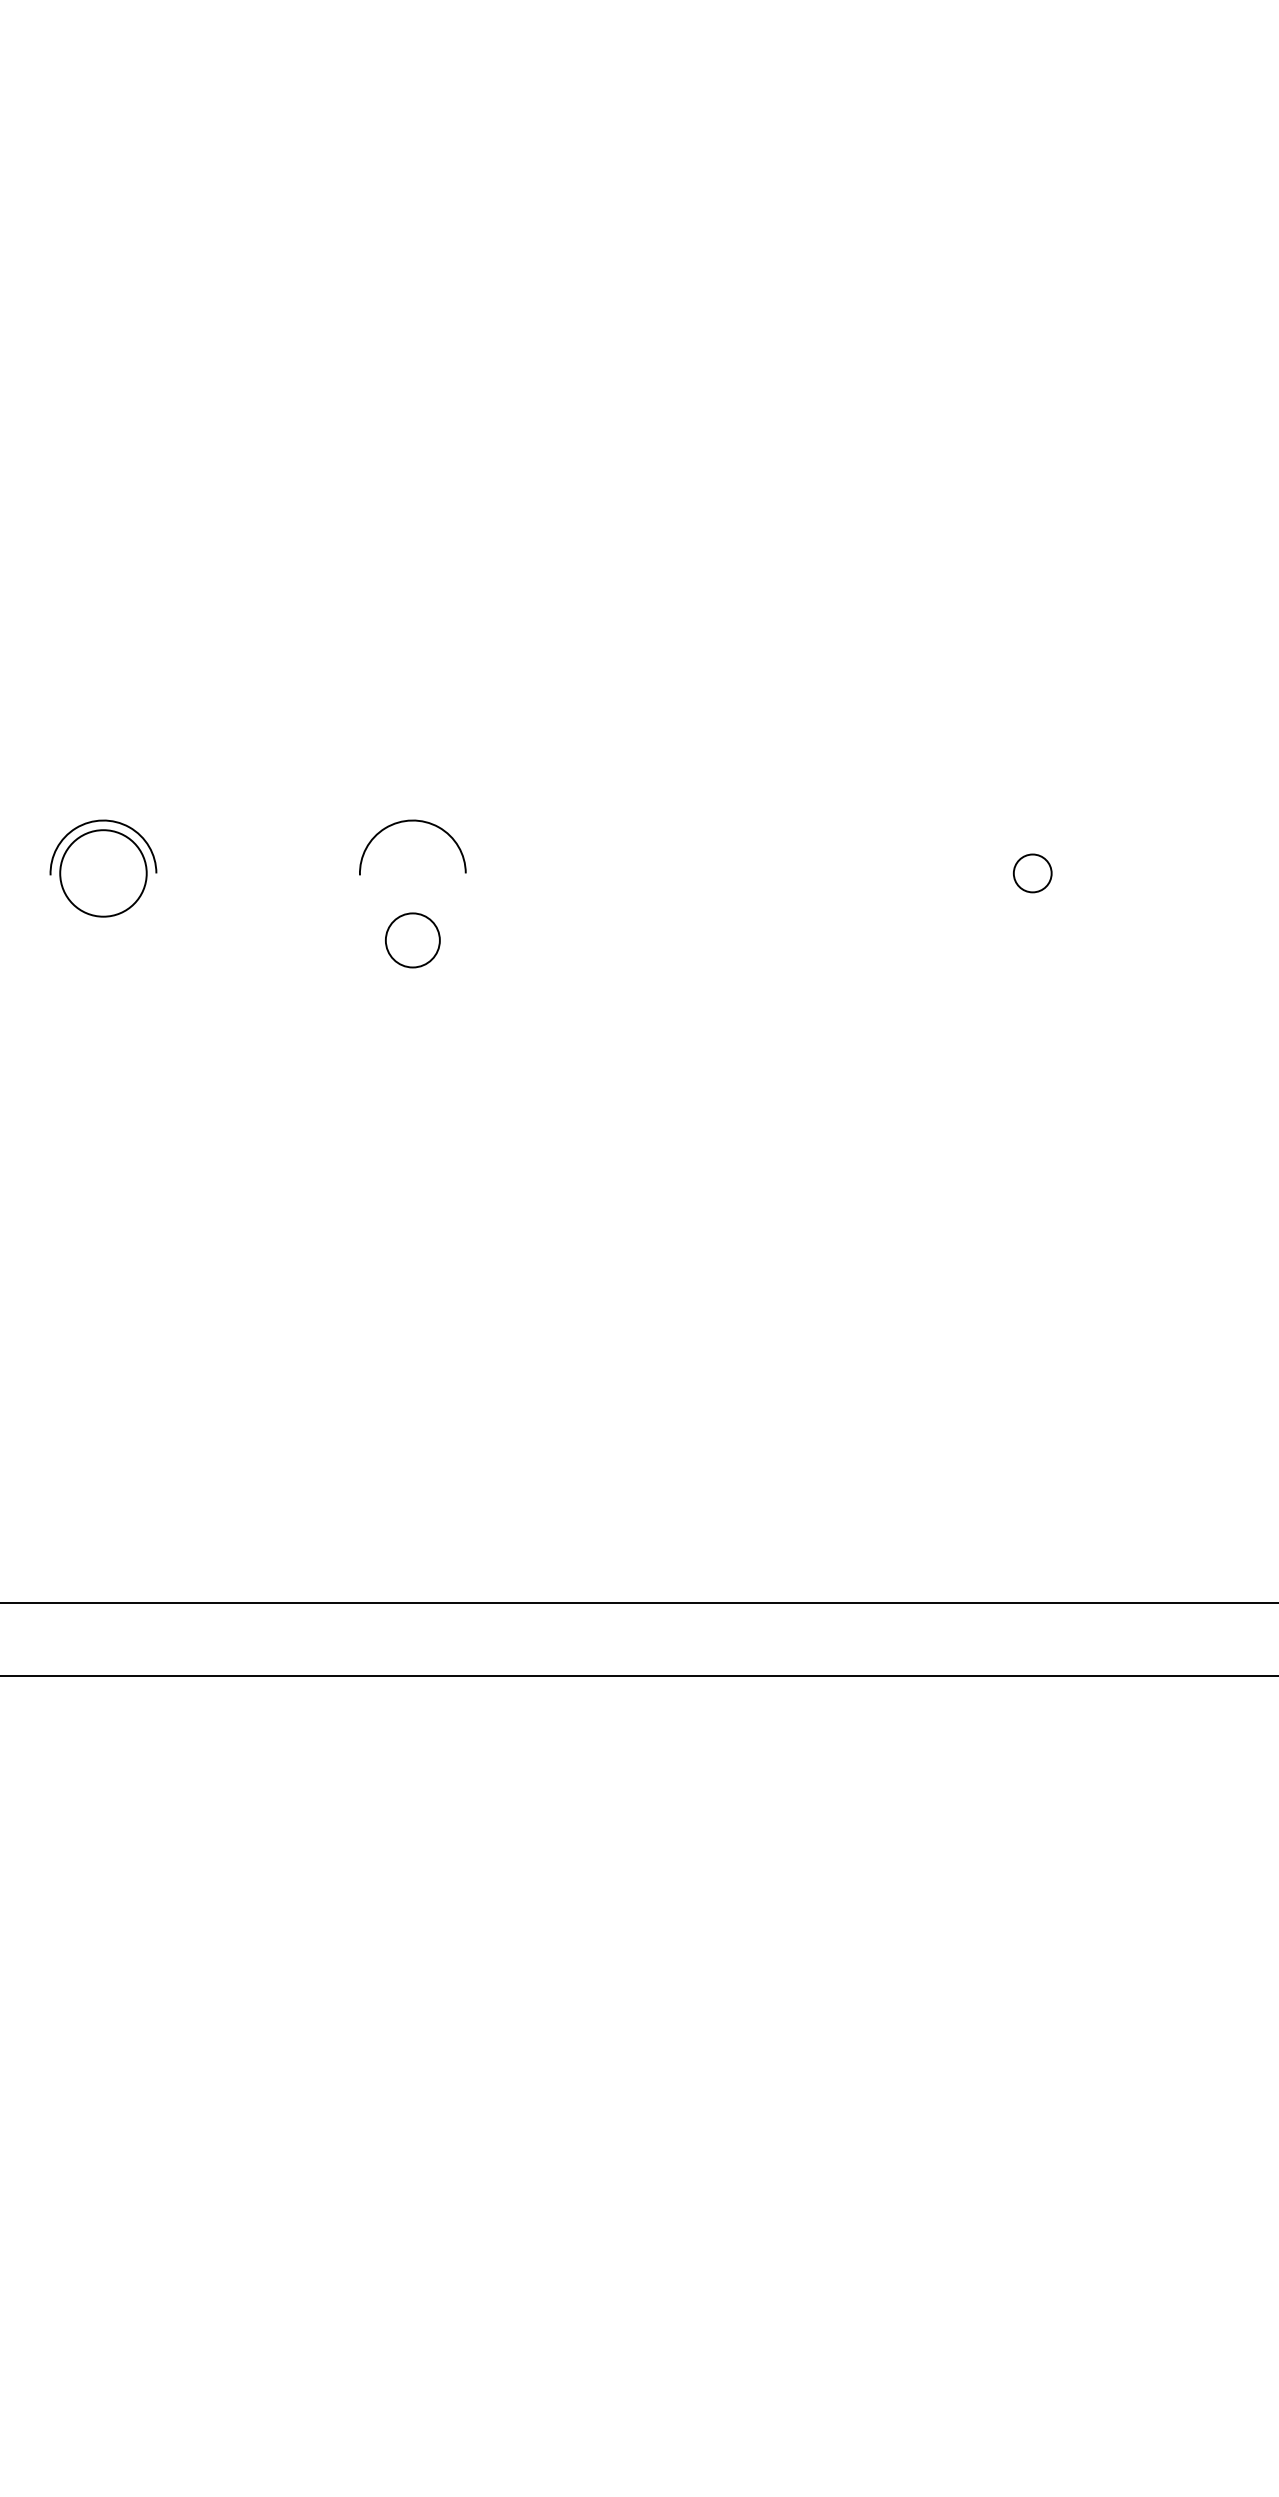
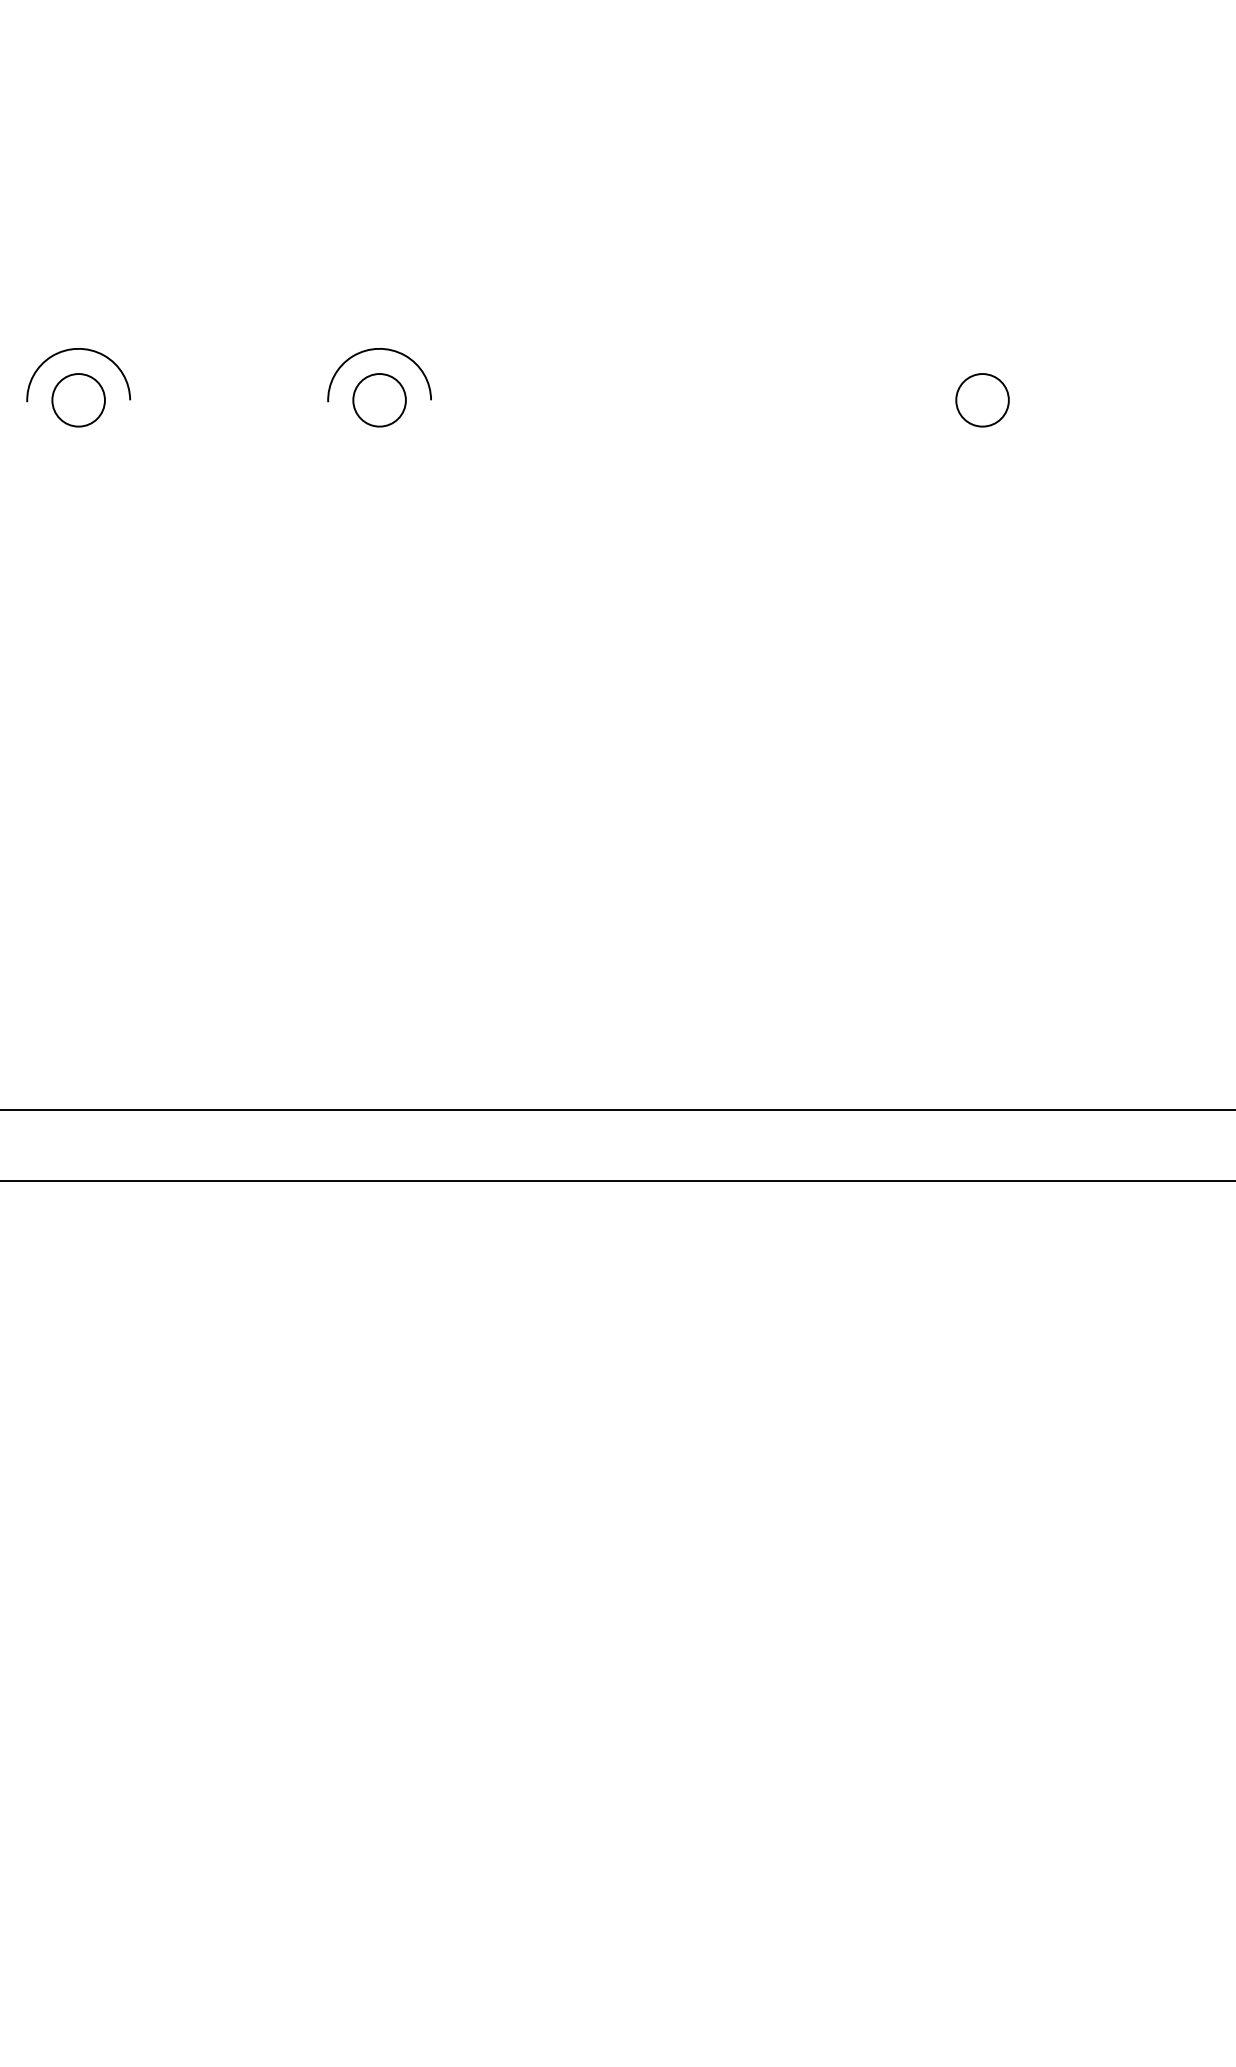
circle: (103, 873) -> (78, 400), size x0.62
circle: (1032, 873) -> (982, 400), size x1.43
circle: (412, 940) -> (379, 400), moved

